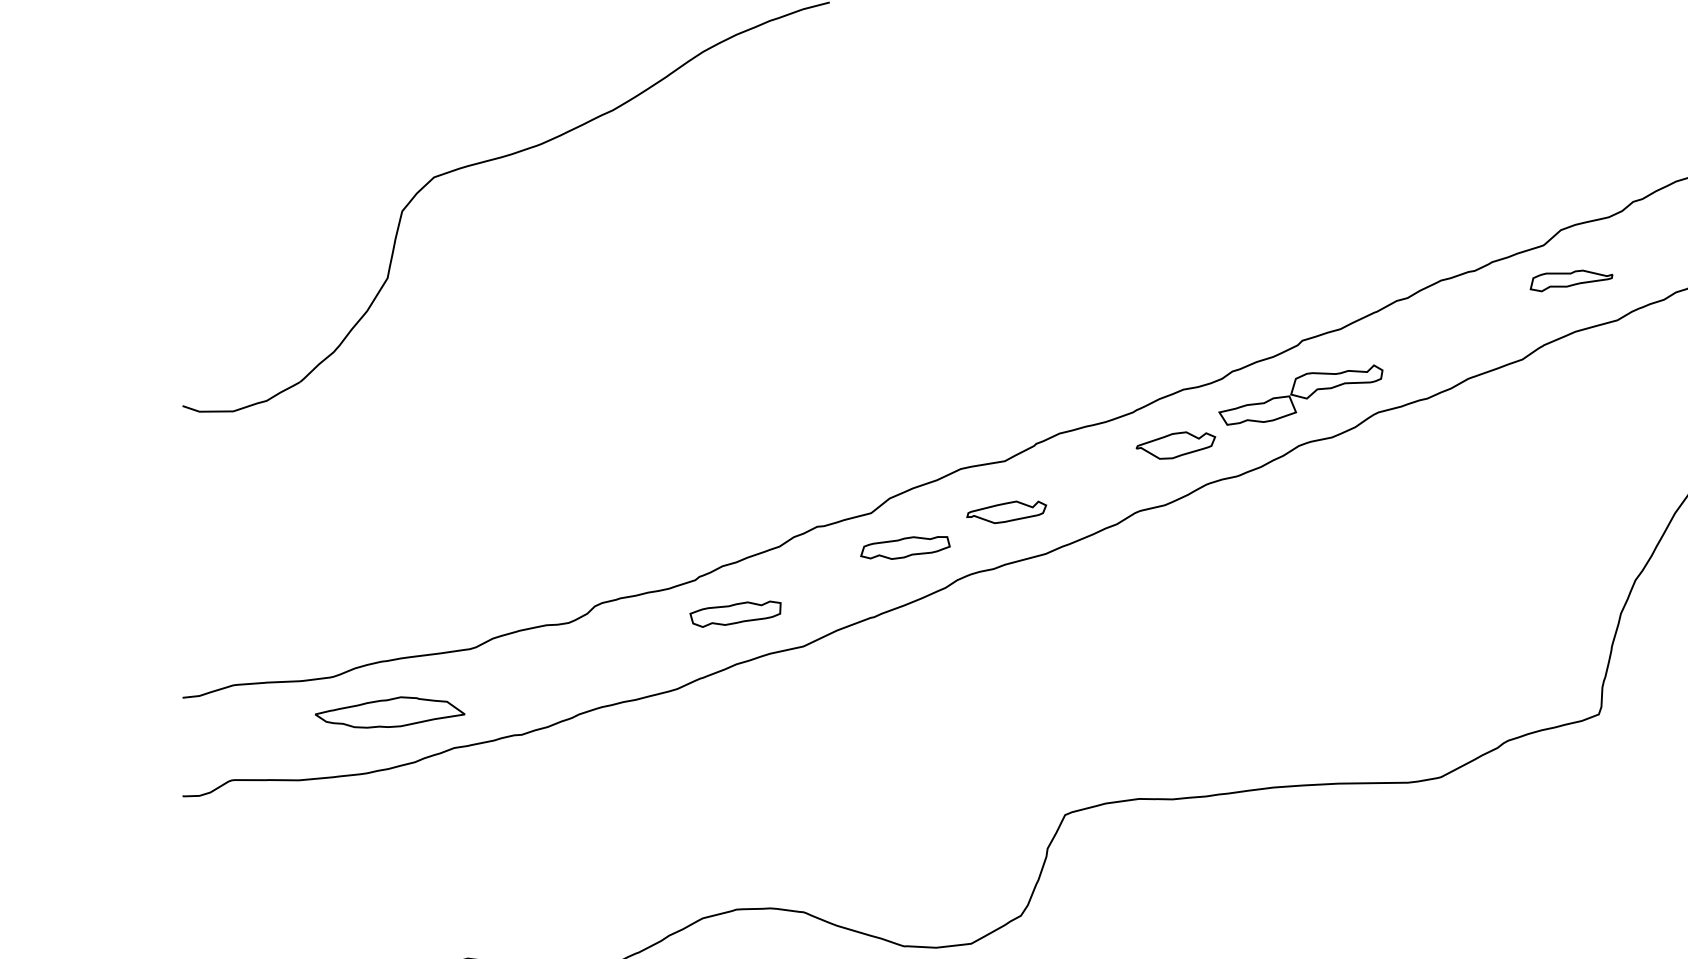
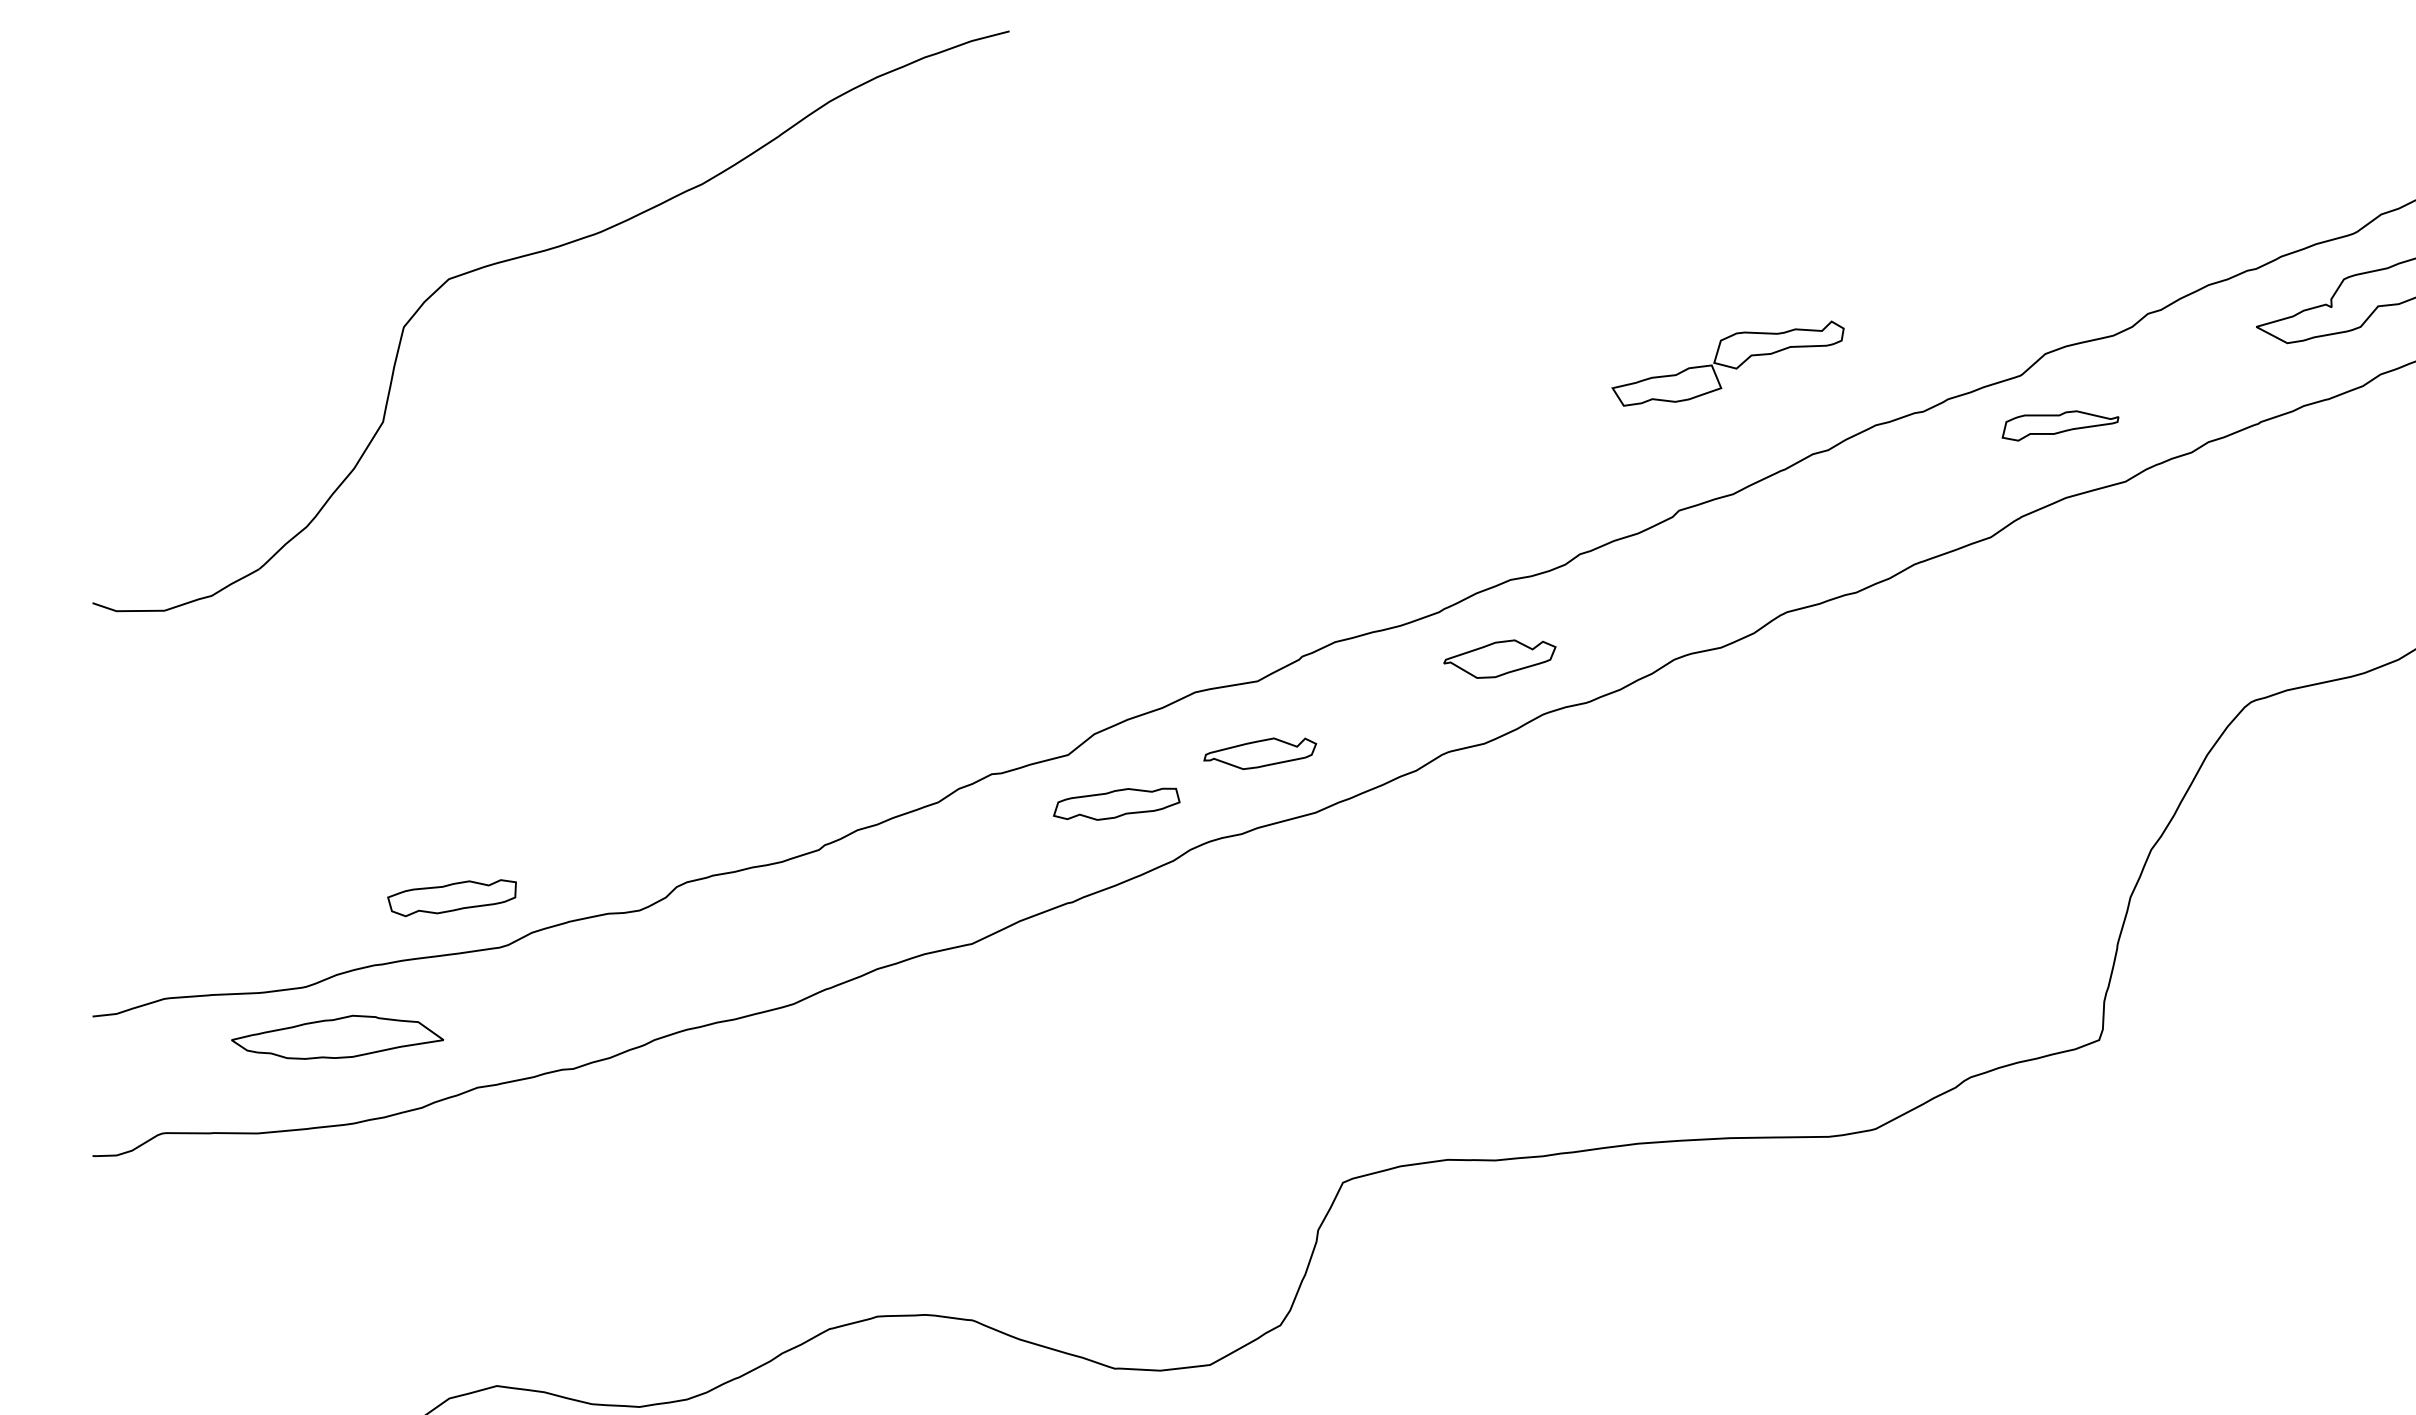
part: (1300, 394) -> (1727, 363), moved
part: (735, 614) -> (451, 898), moved
part: (390, 711) -> (337, 1036), moved

